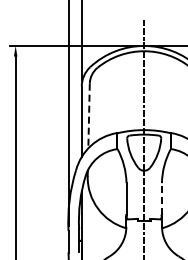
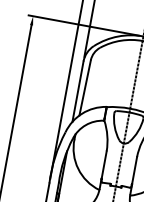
line: (89, 116) -> (85, 88), dashed -> solid
line: (161, 199) -> (134, 170), dashed -> solid

